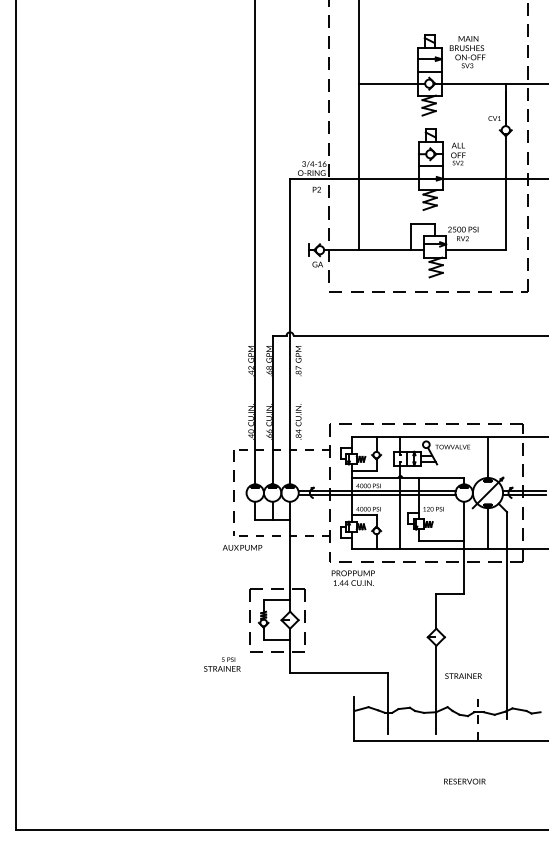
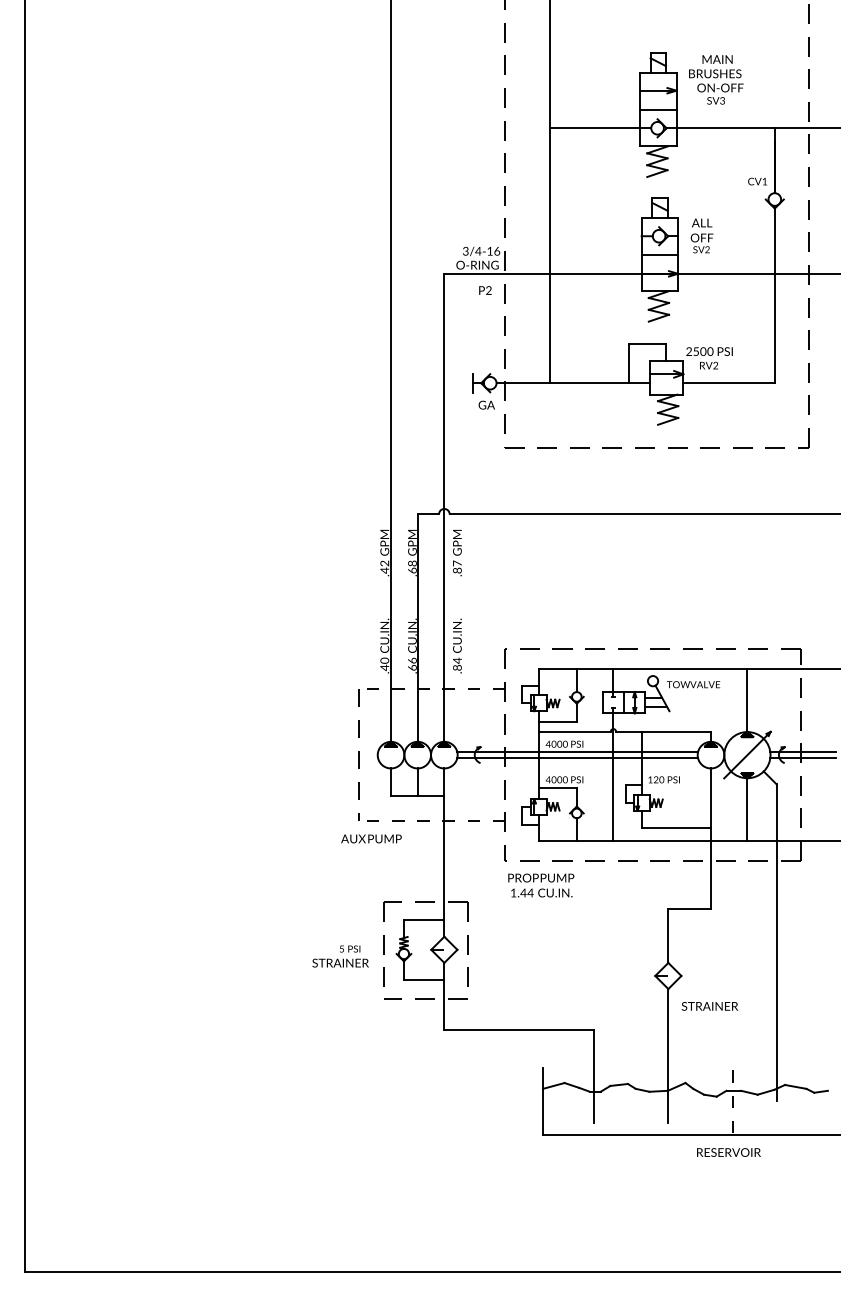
text: (222, 664) -> (340, 956), moved
text: (463, 675) -> (709, 1005), moved
text: (464, 781) -> (728, 1152), moved

